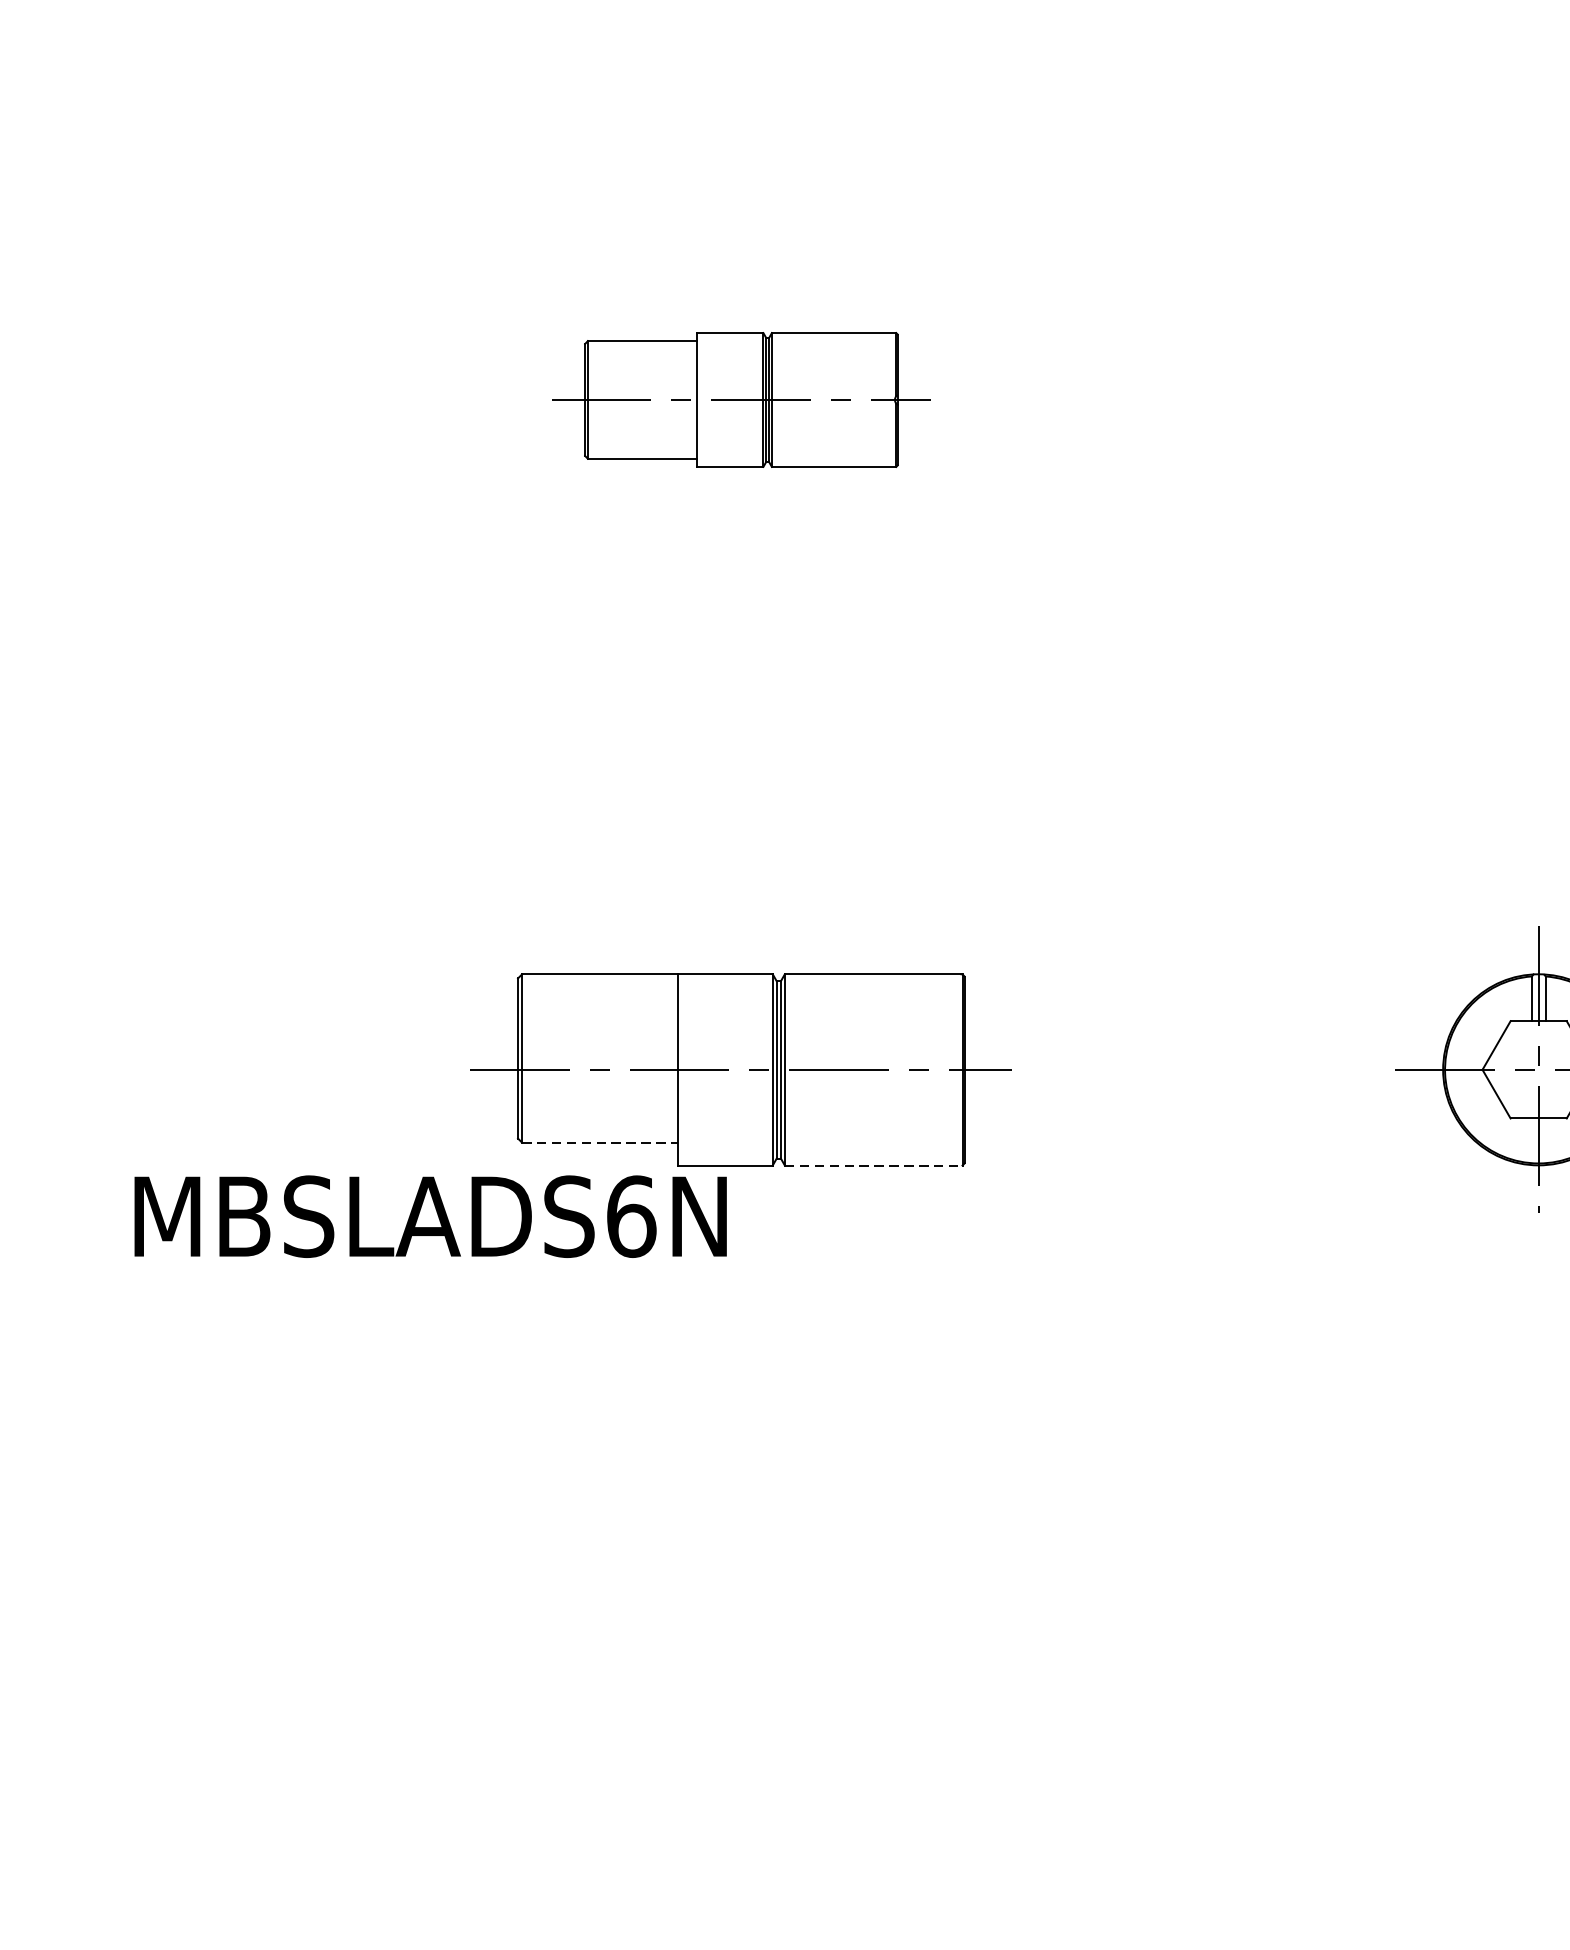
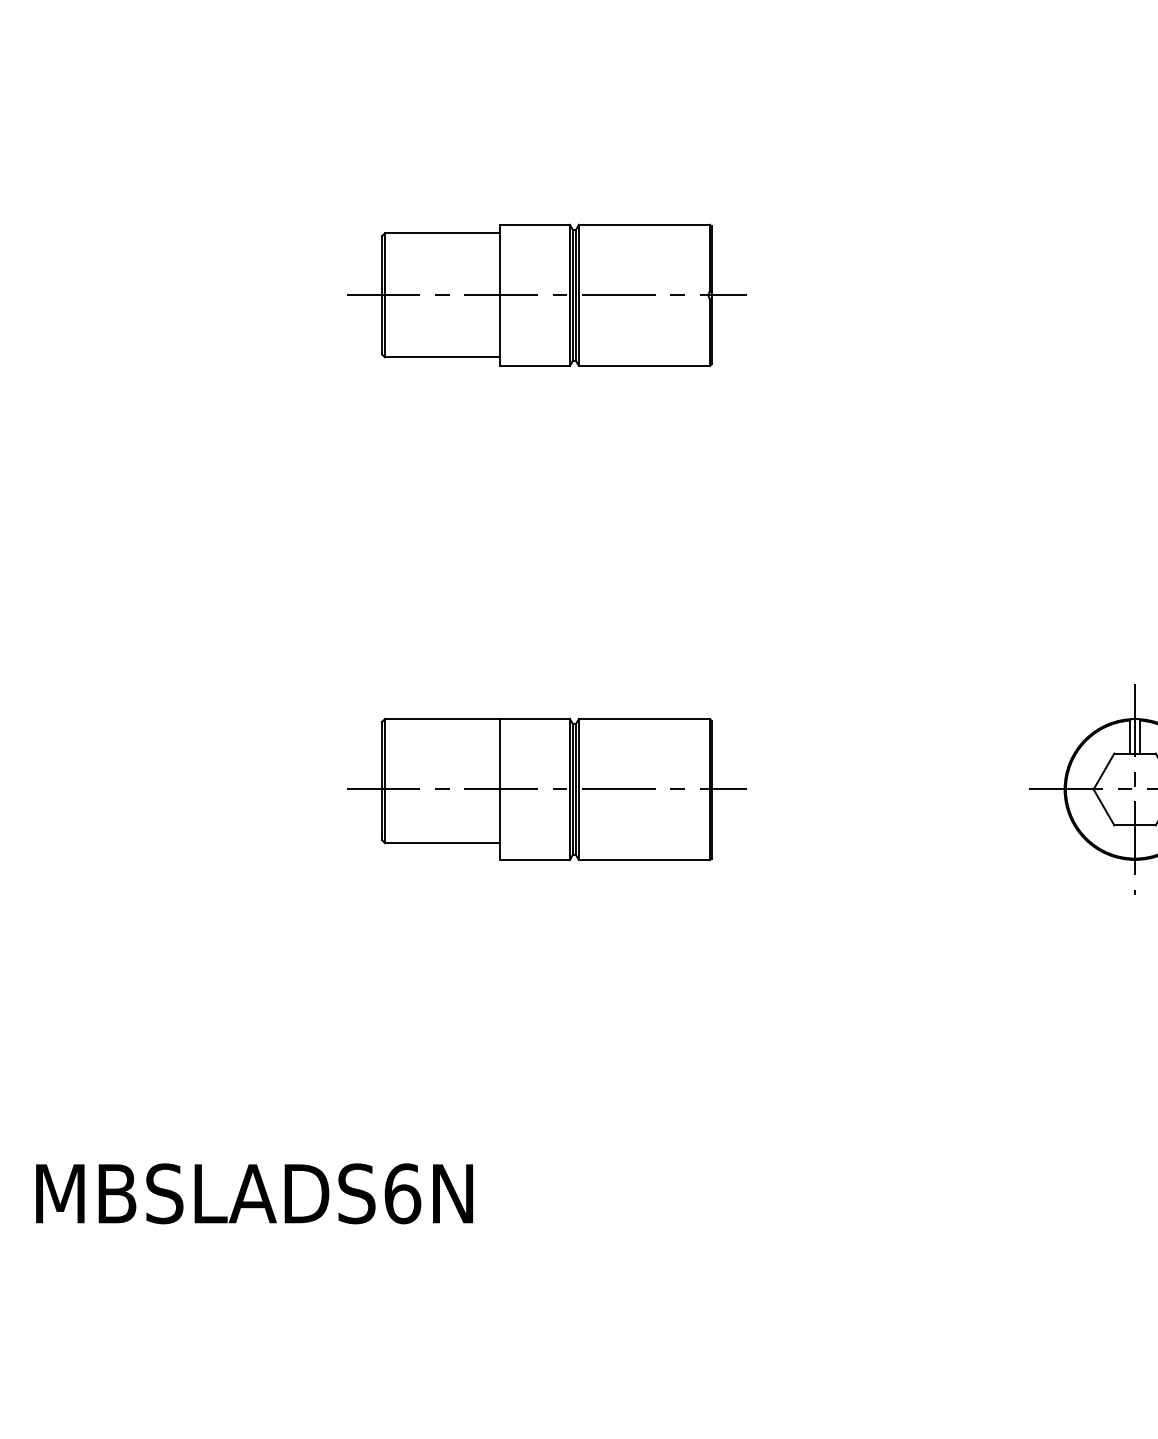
part: (740, 398) -> (546, 294), size x1.43
line: (599, 1143) -> (442, 843), dashed -> solid
line: (873, 1166) -> (644, 860), dashed -> solid
text: (430, 1216) -> (254, 1193), moved

